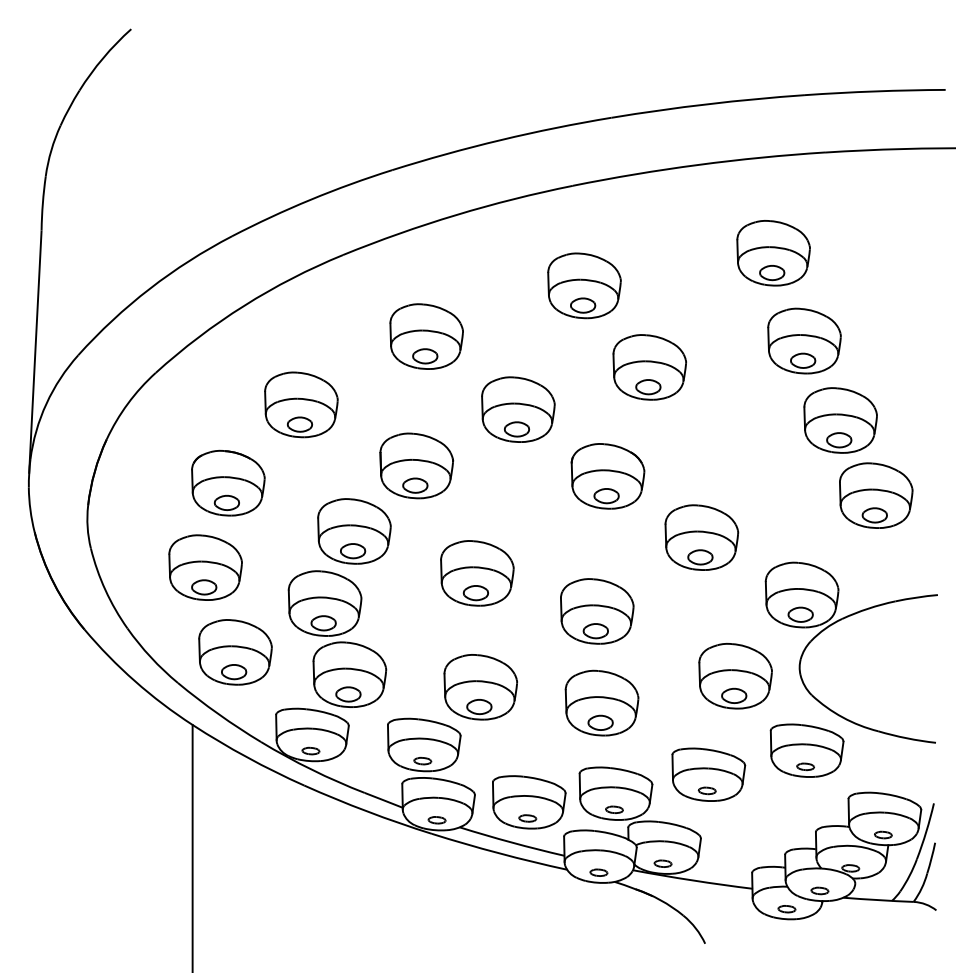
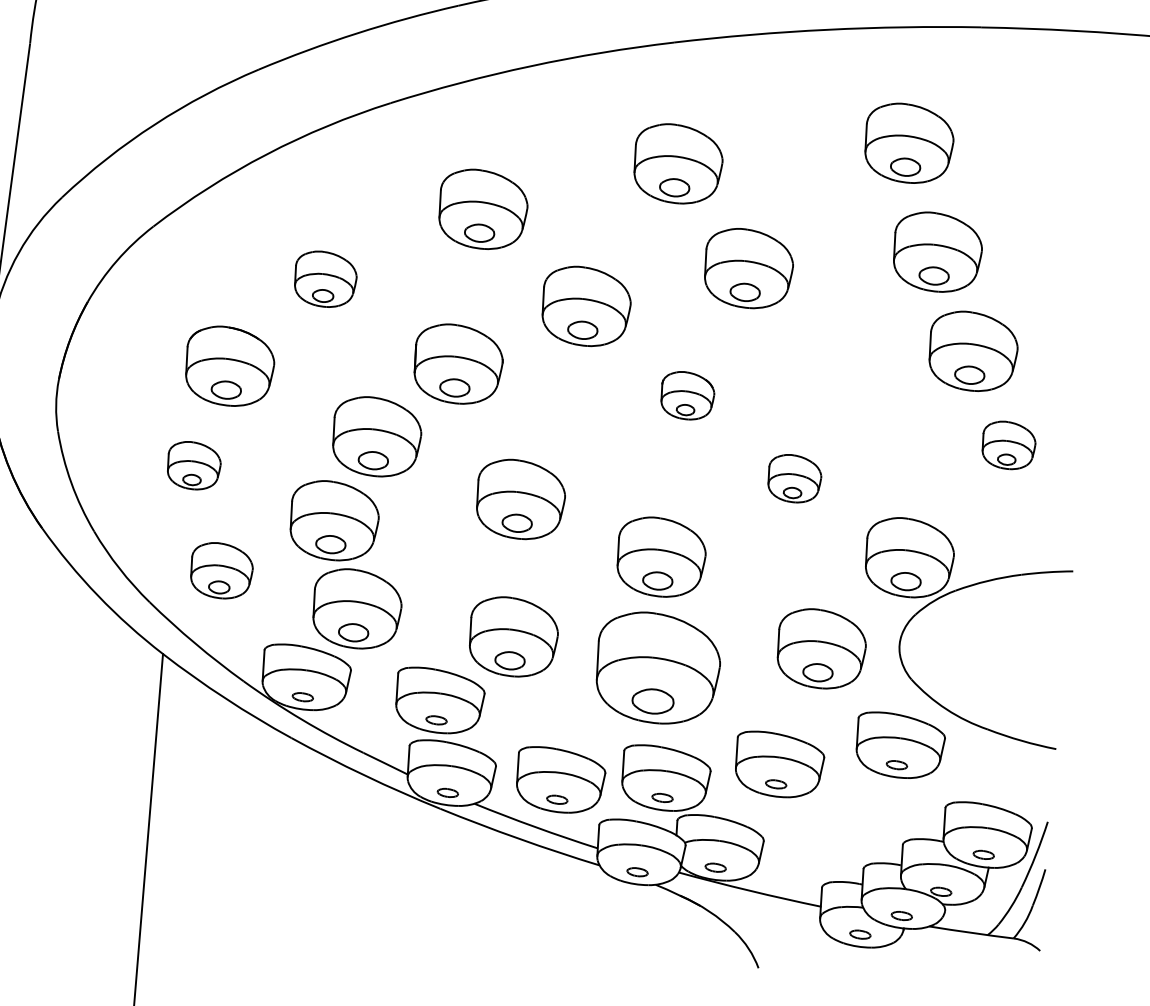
part: (301, 404) -> (325, 278), size x0.7
part: (607, 476) -> (687, 395), size x0.6
part: (876, 495) -> (1009, 445), size x0.6
part: (701, 537) -> (794, 478), size x0.6
part: (205, 567) -> (194, 465), size x0.6
part: (235, 652) -> (221, 571), size x0.7
part: (601, 702) -> (657, 667), size x1.4

